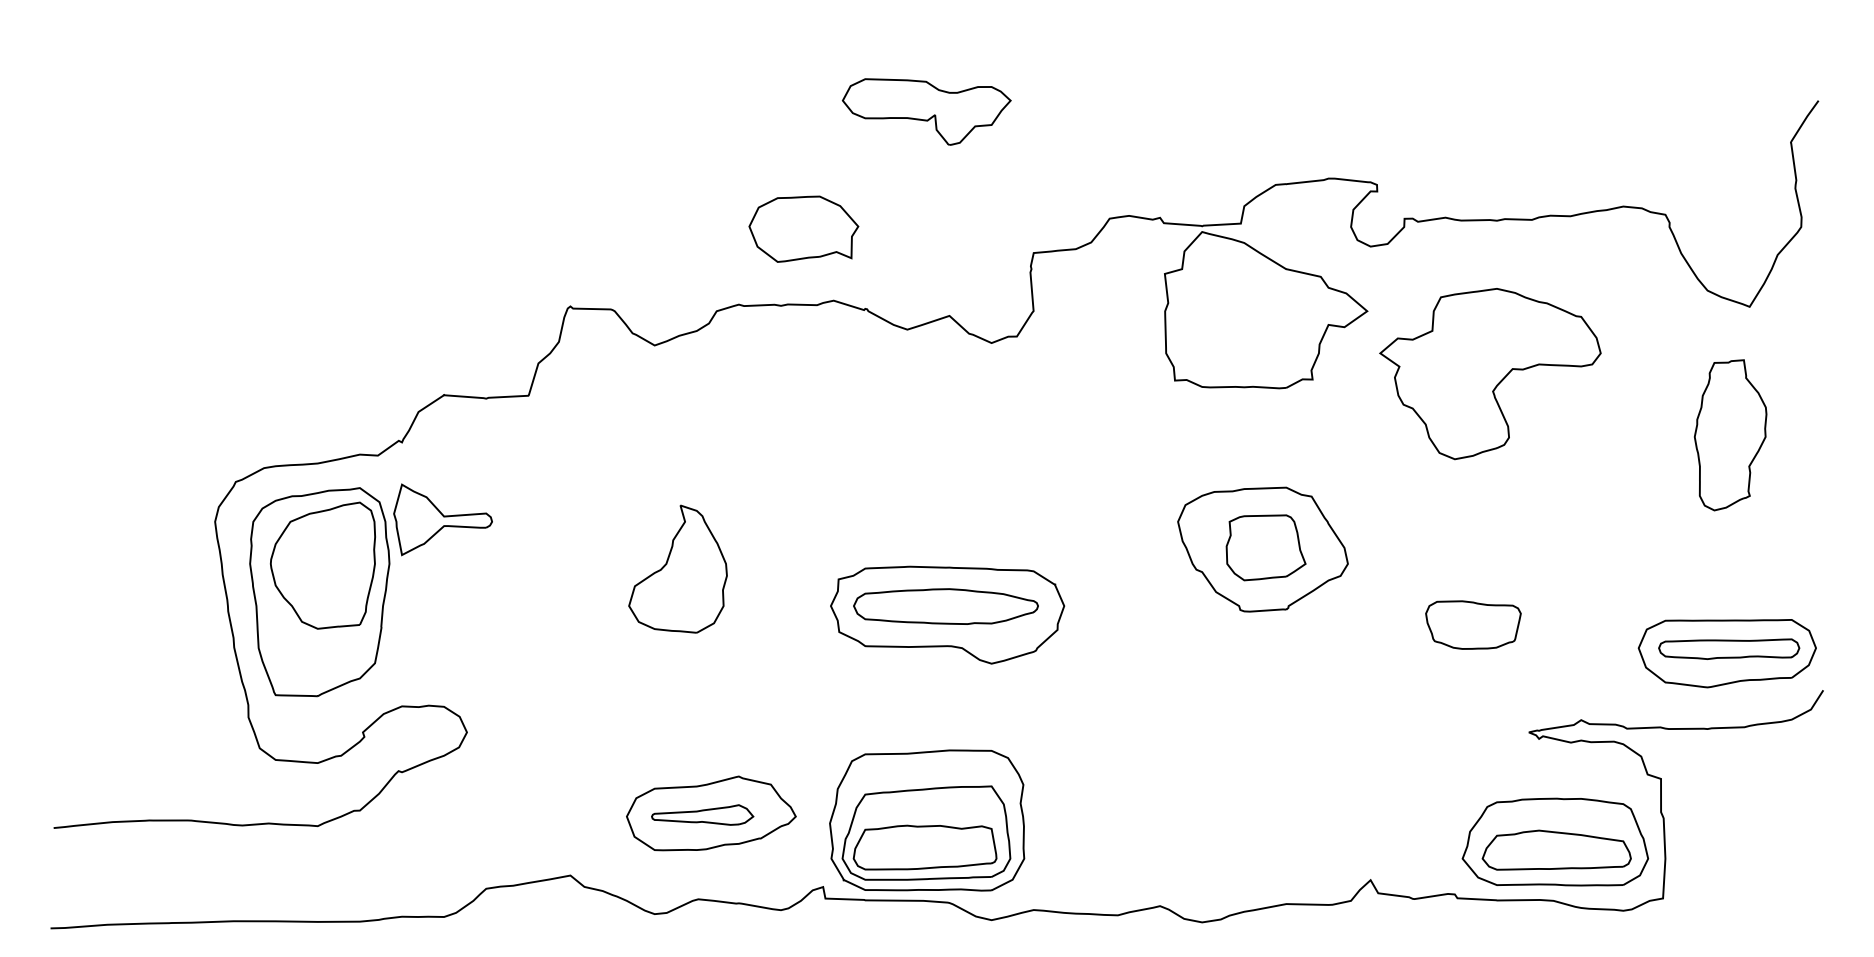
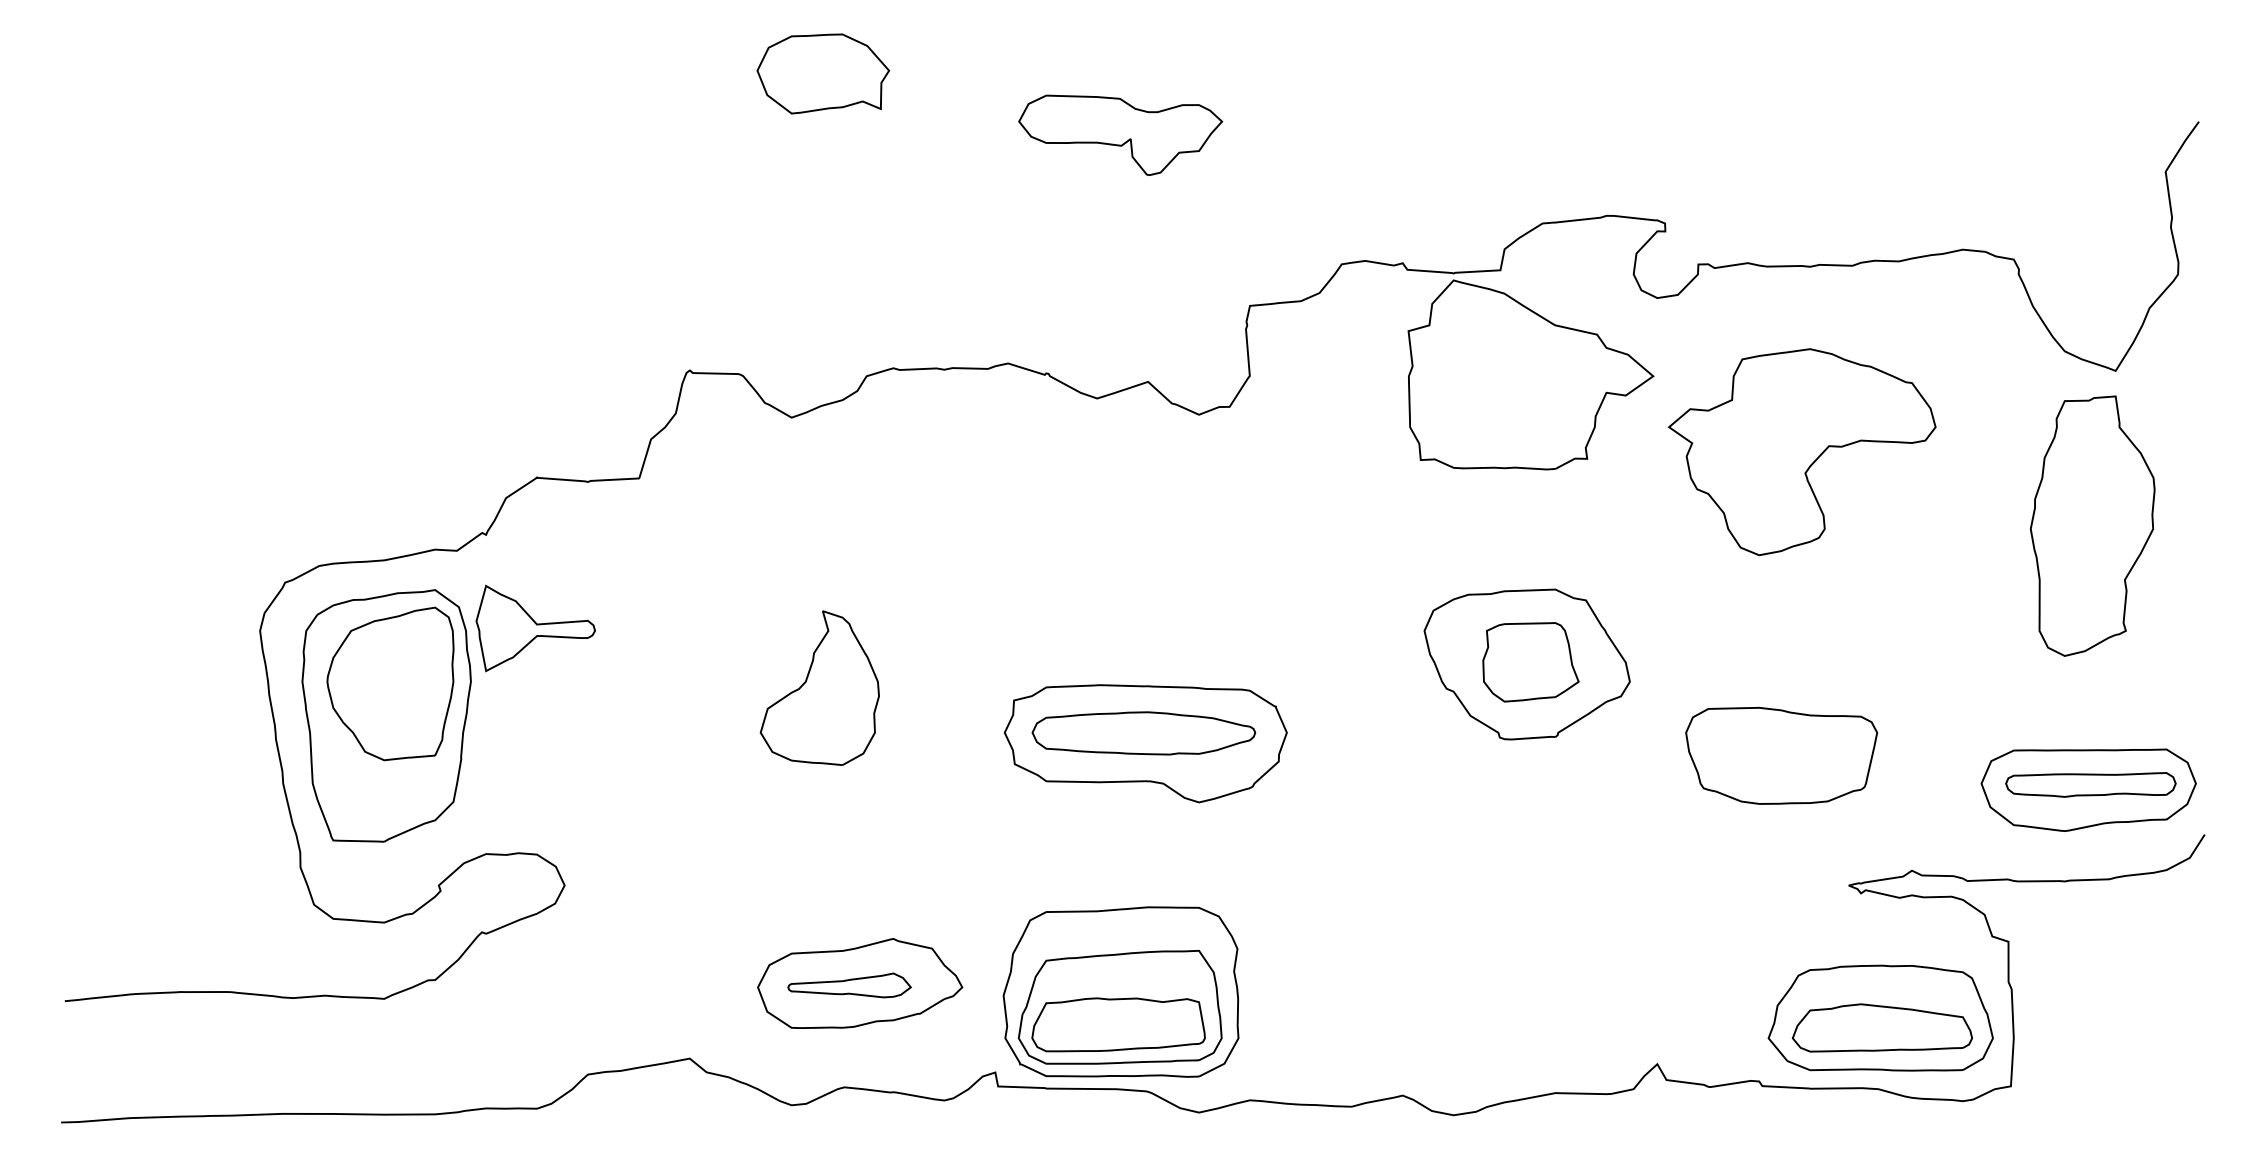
part: (803, 228) -> (822, 73), moved
part: (1730, 435) -> (2092, 526), size x1.43
part: (1473, 624) -> (1781, 755), size x1.67

